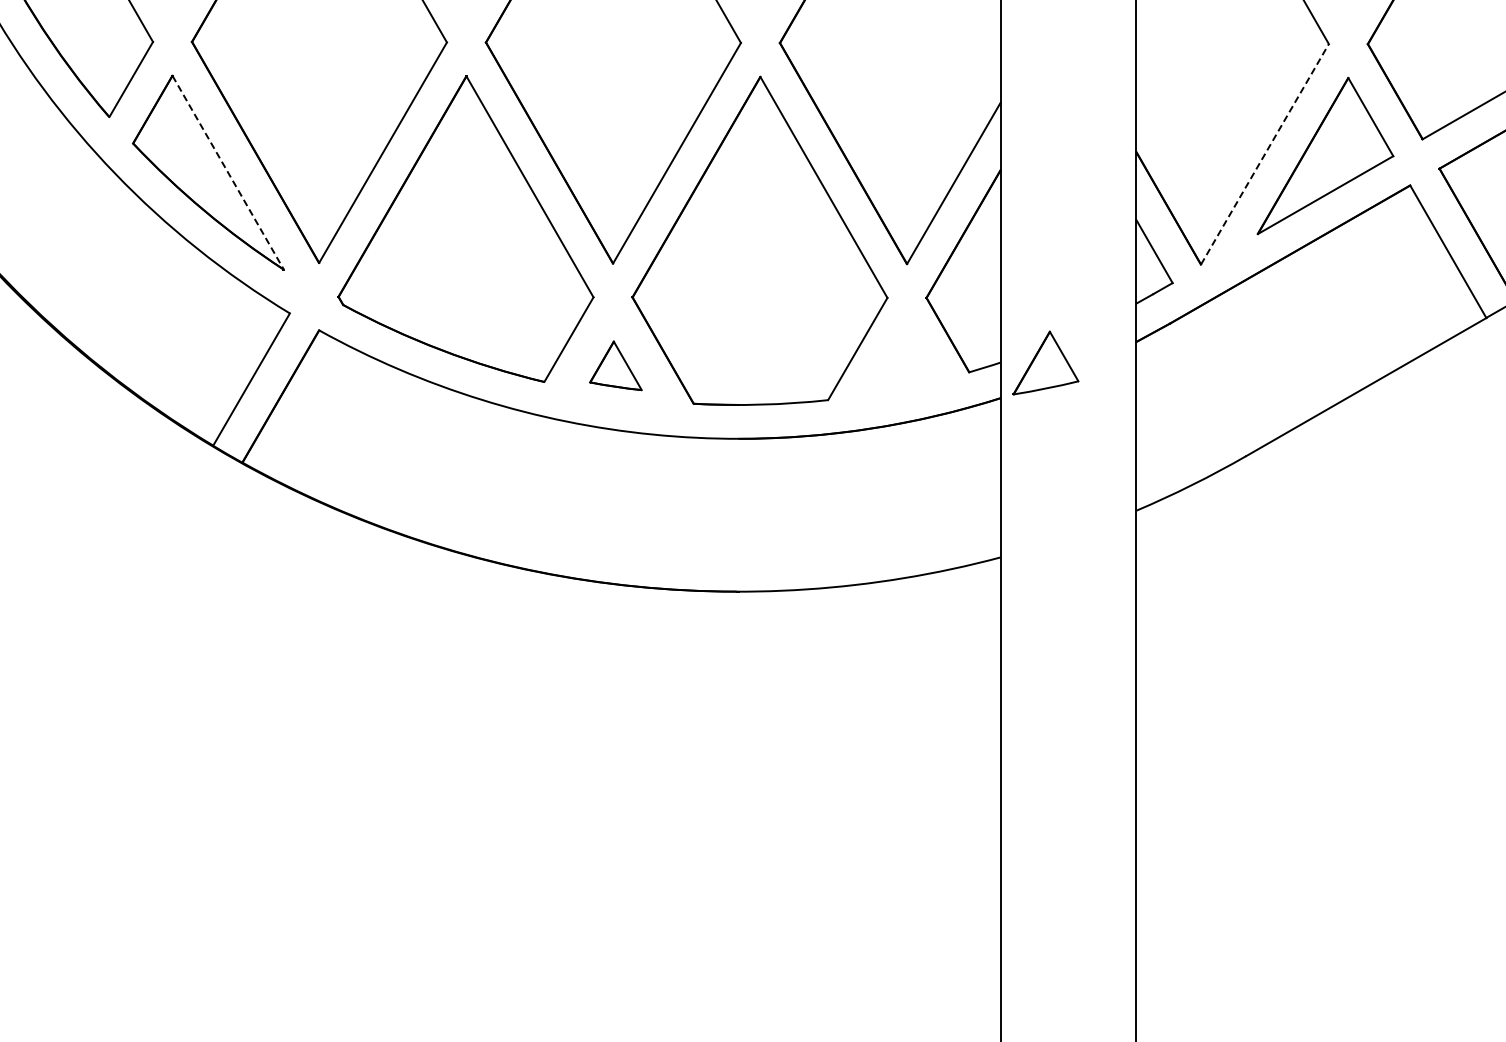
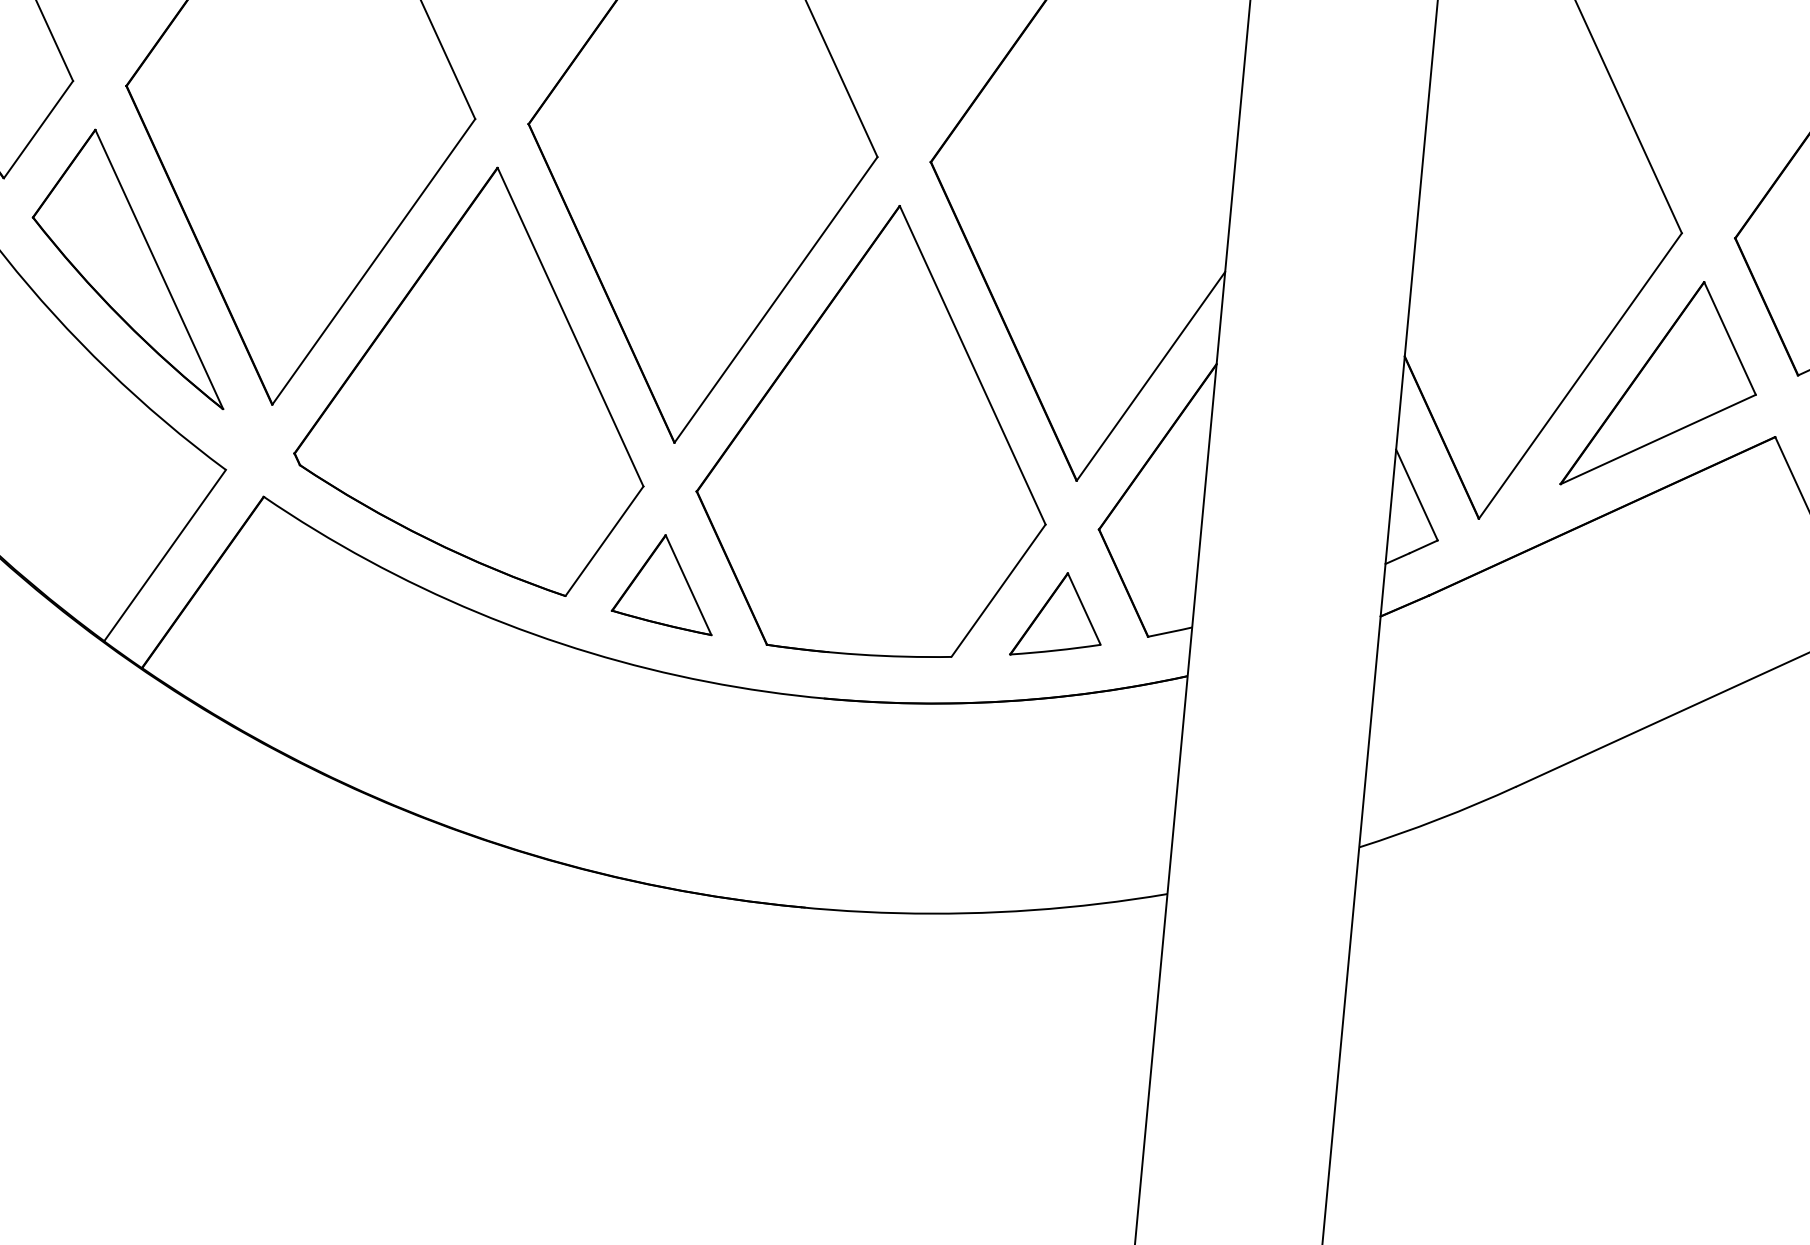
line: (1265, 153) -> (1581, 374), dashed -> solid
line: (228, 172) -> (159, 269), dashed -> solid
part: (1045, 362) -> (1058, 614), moved
part: (615, 365) -> (664, 582), size x1.43

